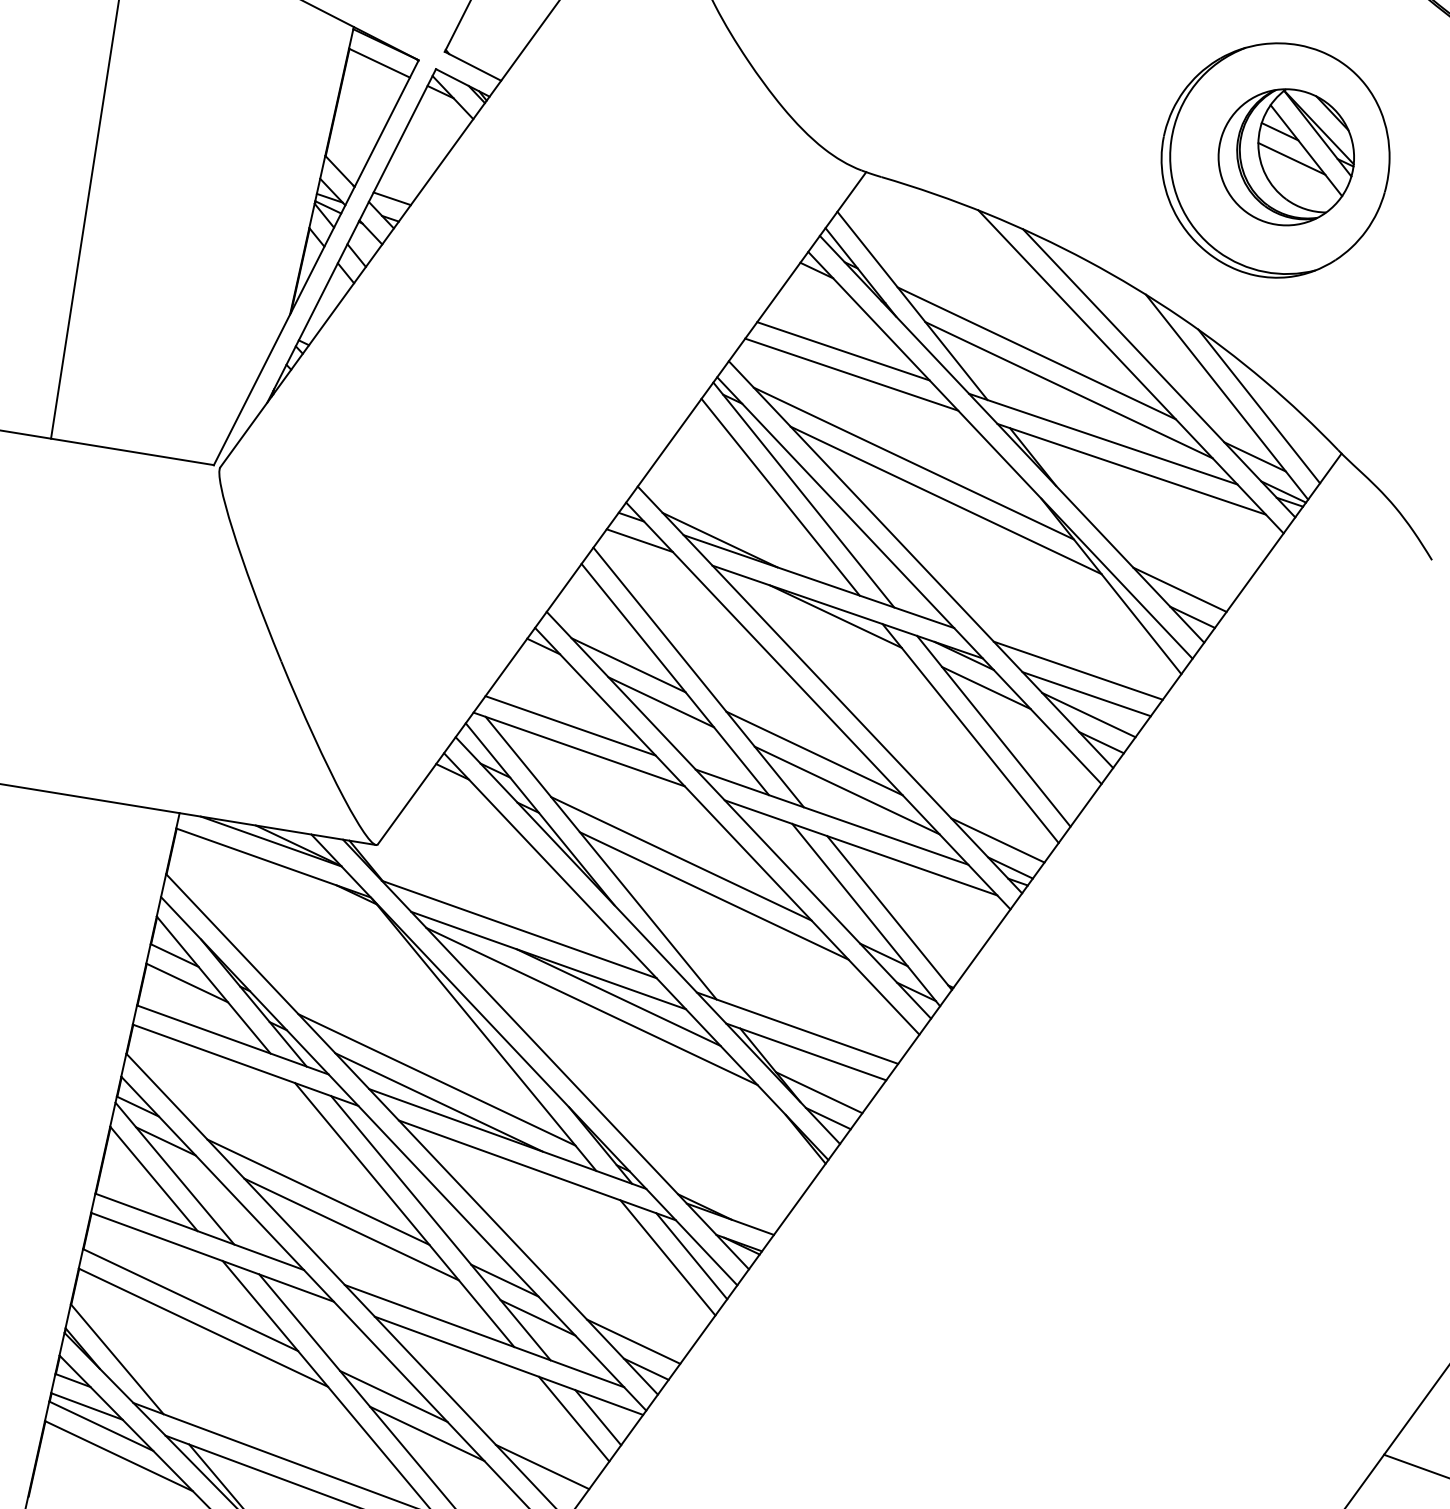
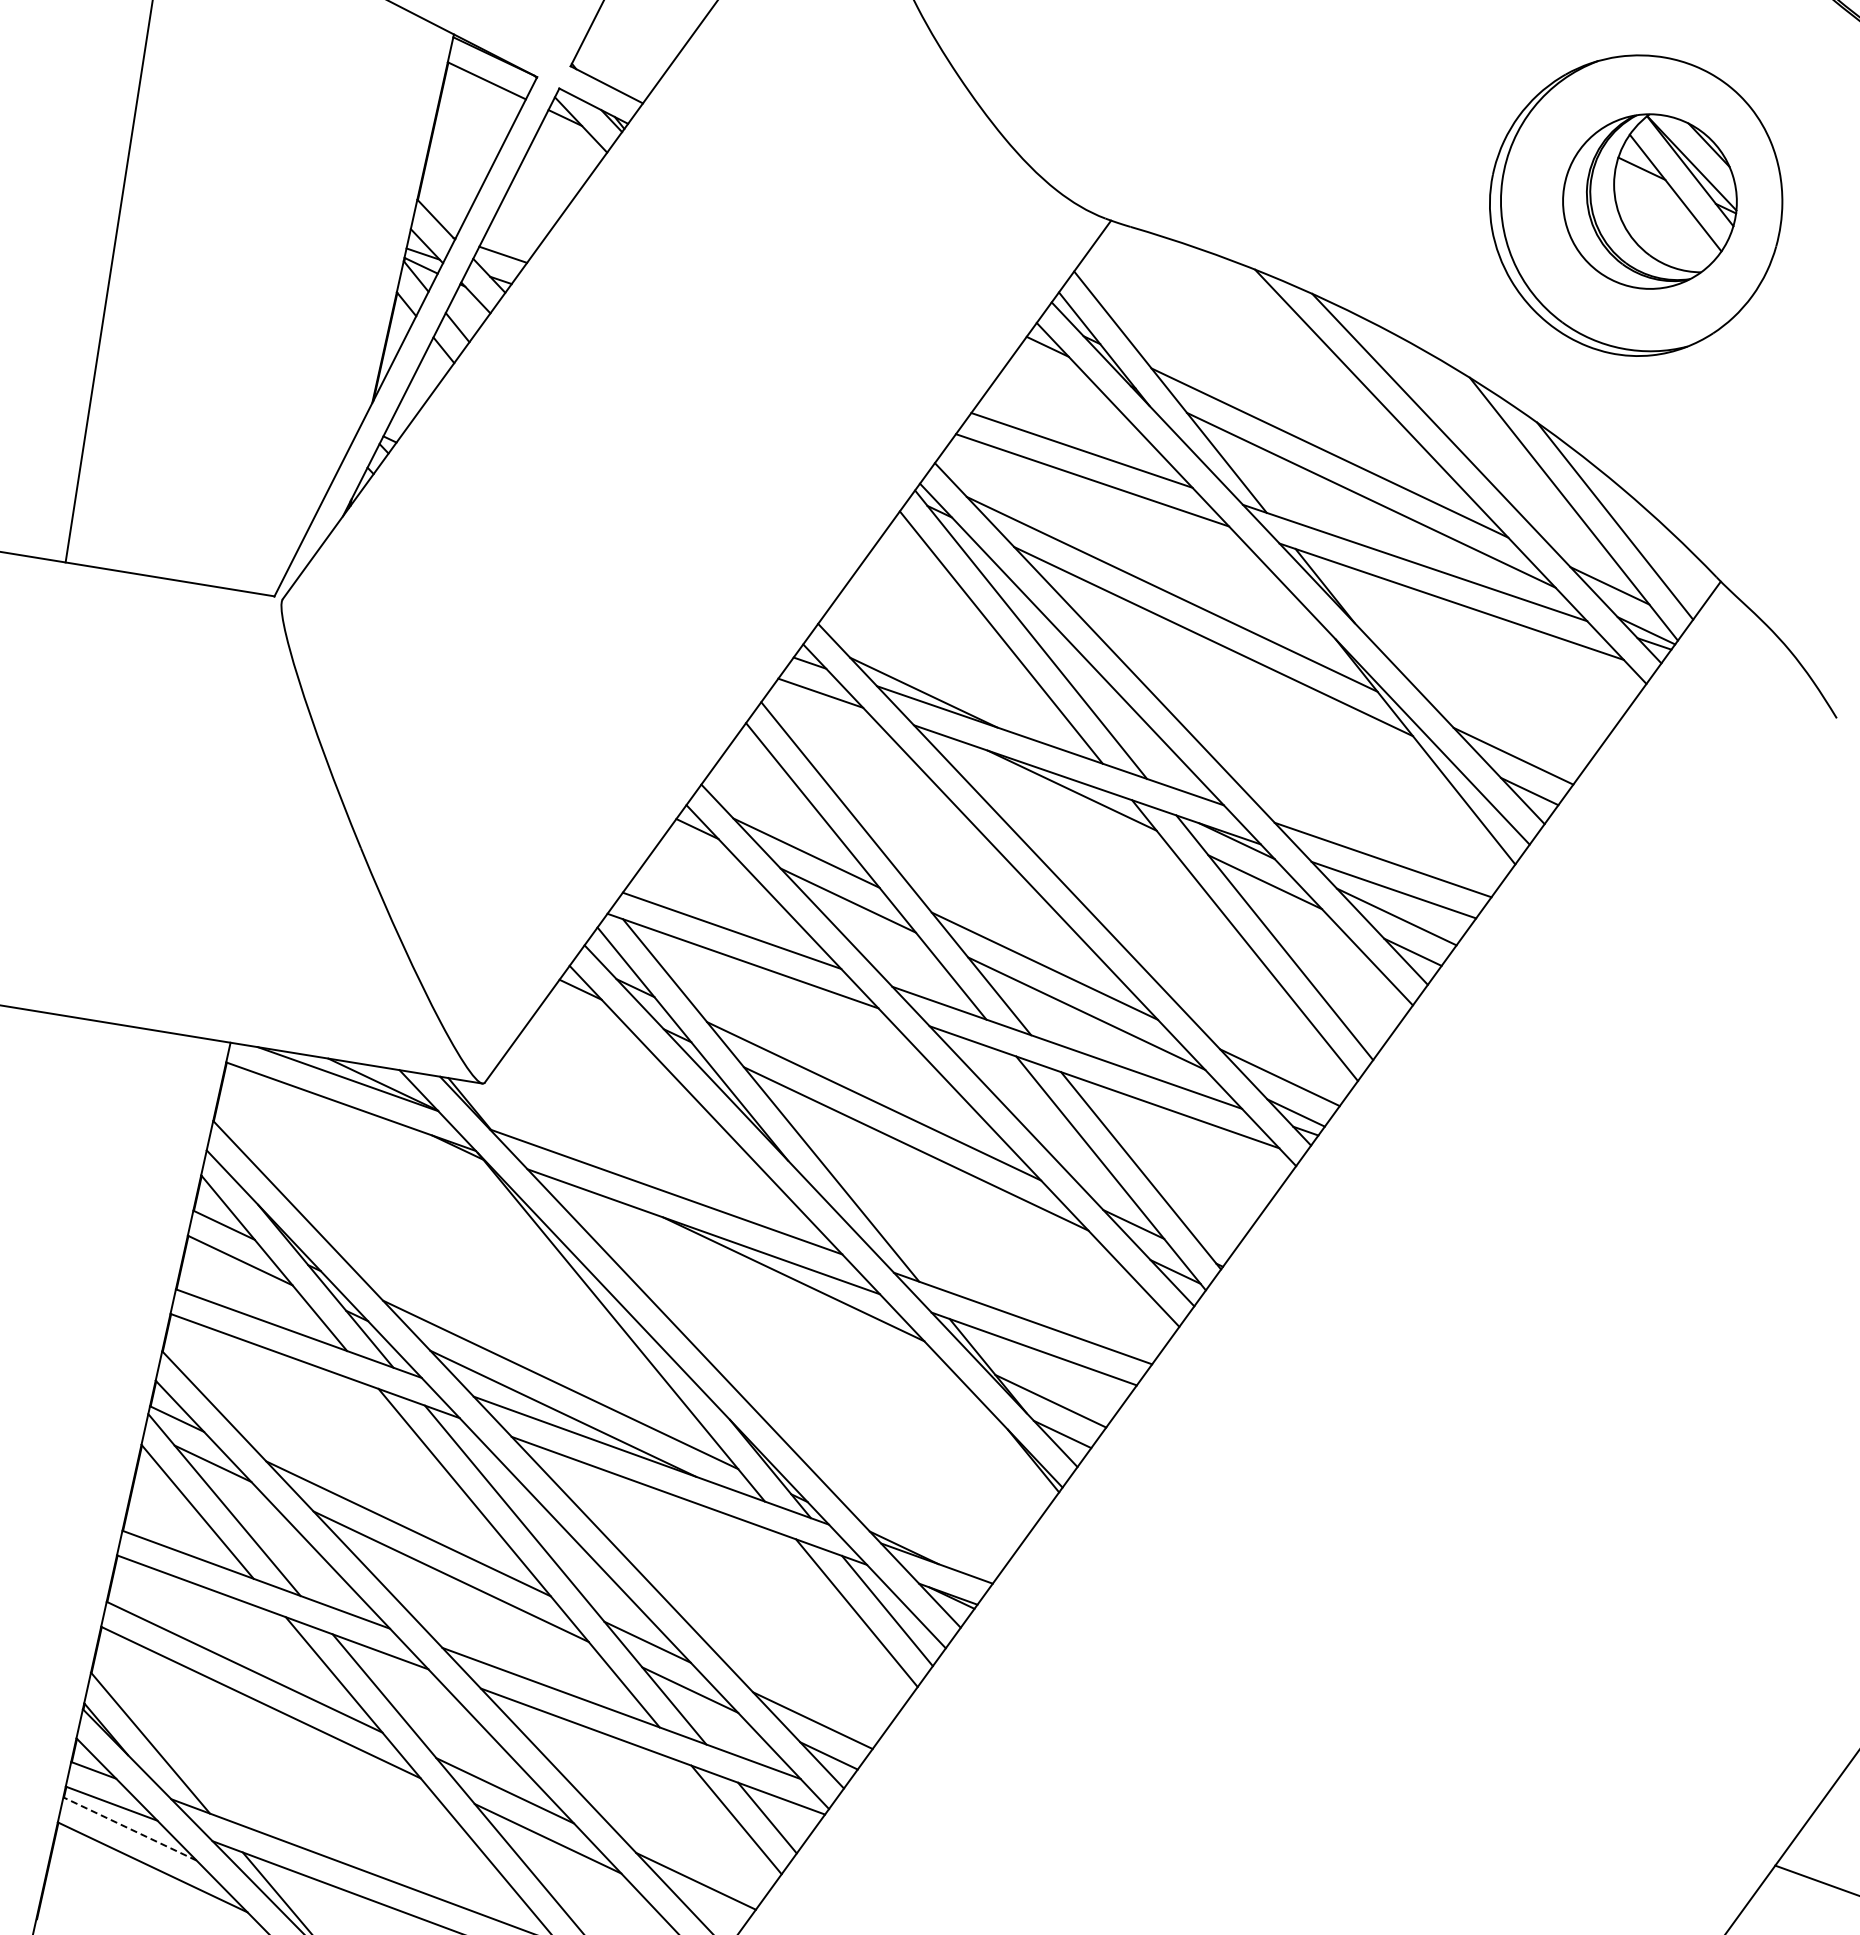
line: (1291, 158) -> (1656, 203), removed
line: (592, 1006) -> (759, 1290), removed
line: (101, 1426) -> (130, 1829), solid -> dashed

